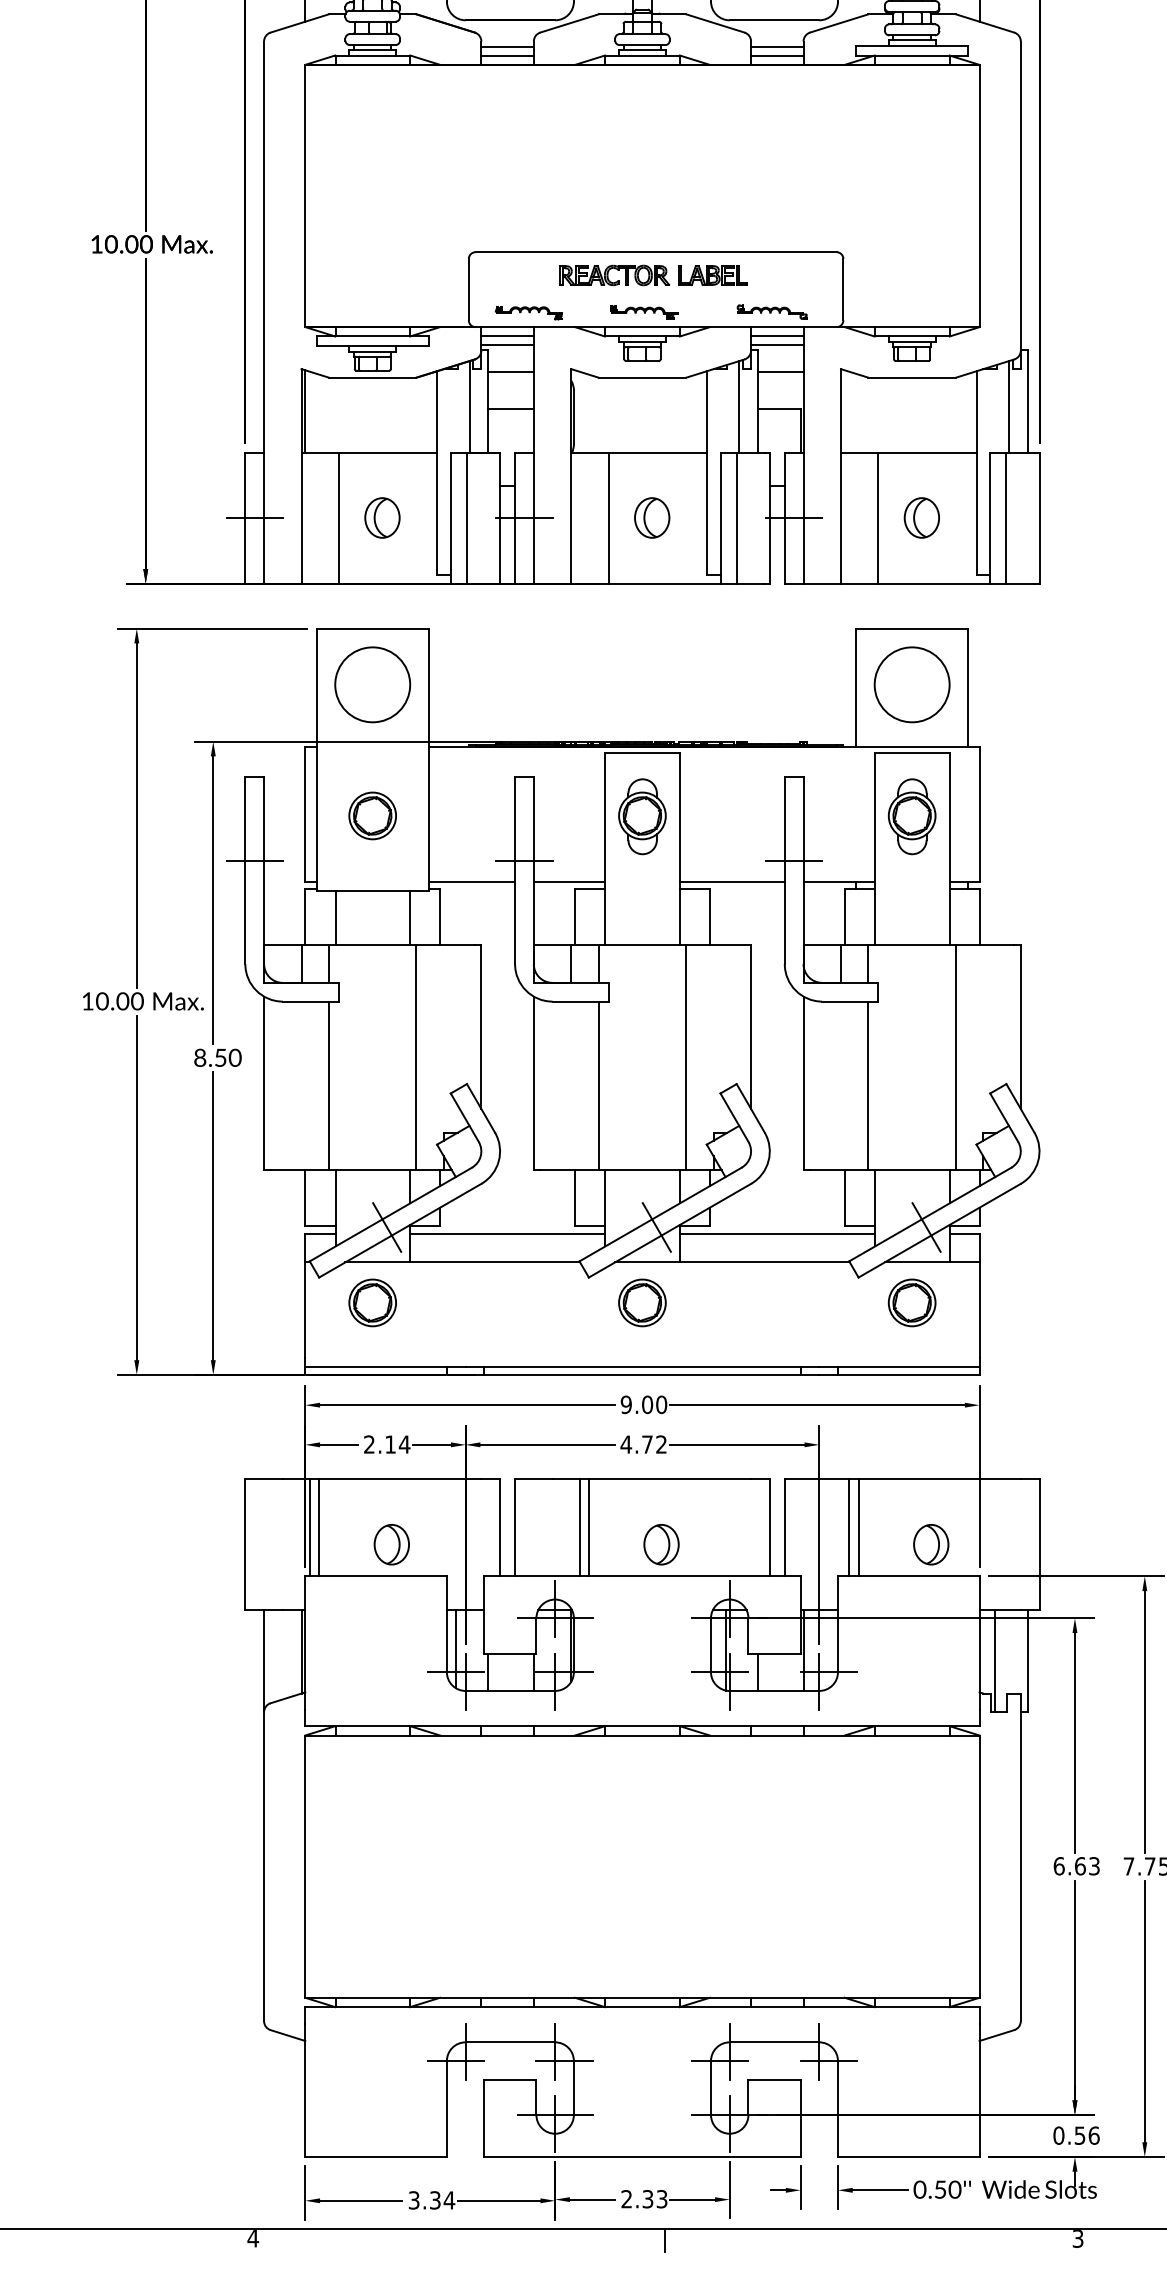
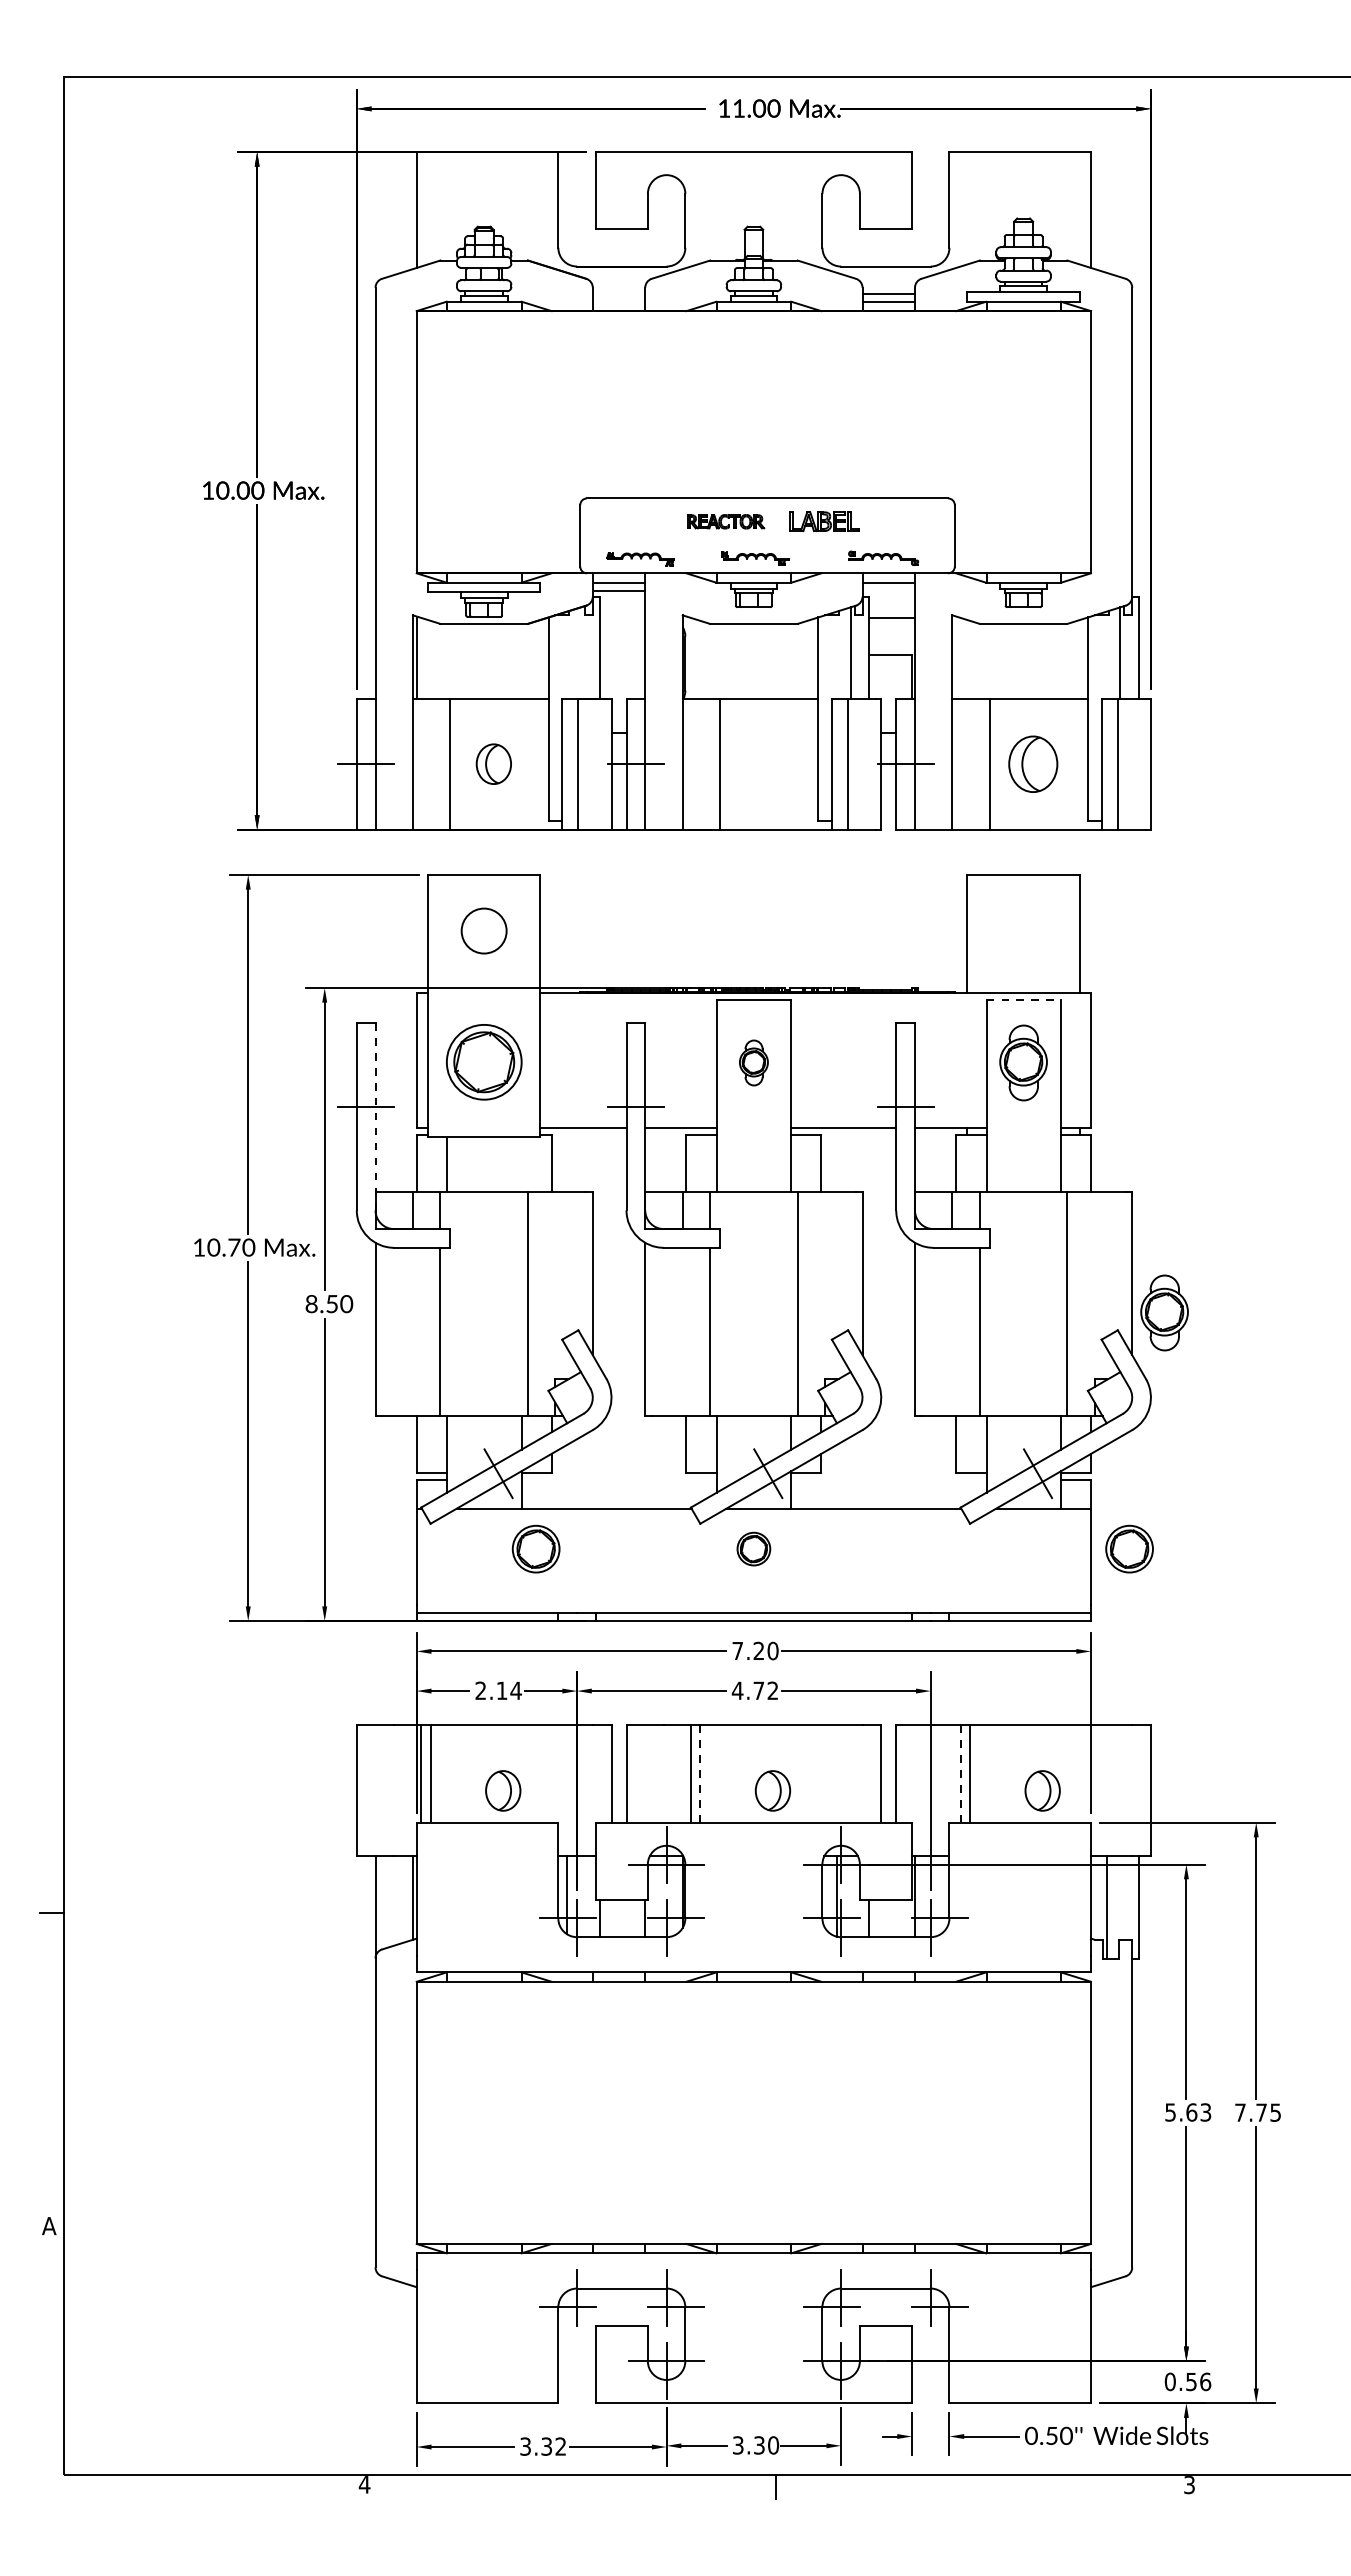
line: (507, 47) -> (618, 293), removed
line: (507, 55) -> (618, 301), removed
part: (614, 275) -> (725, 521), size x0.7
line: (777, 344) -> (888, 590), removed
line: (511, 371) -> (622, 617), removed
line: (469, 406) -> (580, 652), removed
line: (511, 409) -> (622, 655), removed
part: (652, 517) -> (763, 763), removed
part: (922, 517) -> (1033, 763), size x1.4
circle: (372, 684) -> (483, 930), size x0.6
circle: (912, 684) -> (1023, 930), removed
line: (913, 753) -> (1024, 999), solid -> dashed
part: (372, 815) -> (483, 1061), size x1.6
part: (642, 816) -> (753, 1062), size x0.6
line: (264, 870) -> (375, 1116), solid -> dashed
line: (410, 918) -> (521, 1164), removed
text: (122, 1001) -> (233, 1247), 10.00 -> 10.70
part: (1053, 1066) -> (1164, 1312), added
line: (507, 1234) -> (618, 1480), removed
line: (777, 1234) -> (888, 1480), removed
part: (372, 1302) -> (535, 1548), moved
part: (642, 1302) -> (753, 1548), size x0.7
part: (912, 1302) -> (1129, 1548), moved
text: (637, 1404) -> (748, 1650), 9.00 -> 7.20
line: (589, 1527) -> (700, 1773), solid -> dashed
line: (849, 1527) -> (960, 1773), solid -> dashed
text: (1059, 1866) -> (1170, 2112), 6.63 -> 5.63
text: (645, 2199) -> (756, 2445), 2.33 -> 3.30
text: (449, 2200) -> (560, 2446), 3.34 -> 3.32

